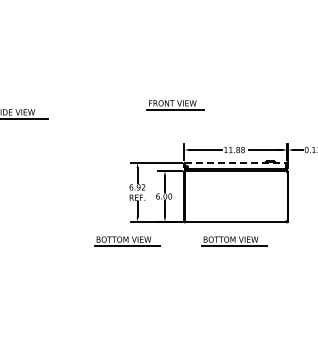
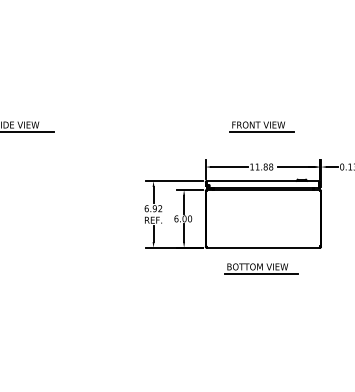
part: (175, 105) -> (261, 127), moved
line: (236, 162) -> (263, 180), dashed -> solid
part: (127, 241) -> (142, 269), removed

